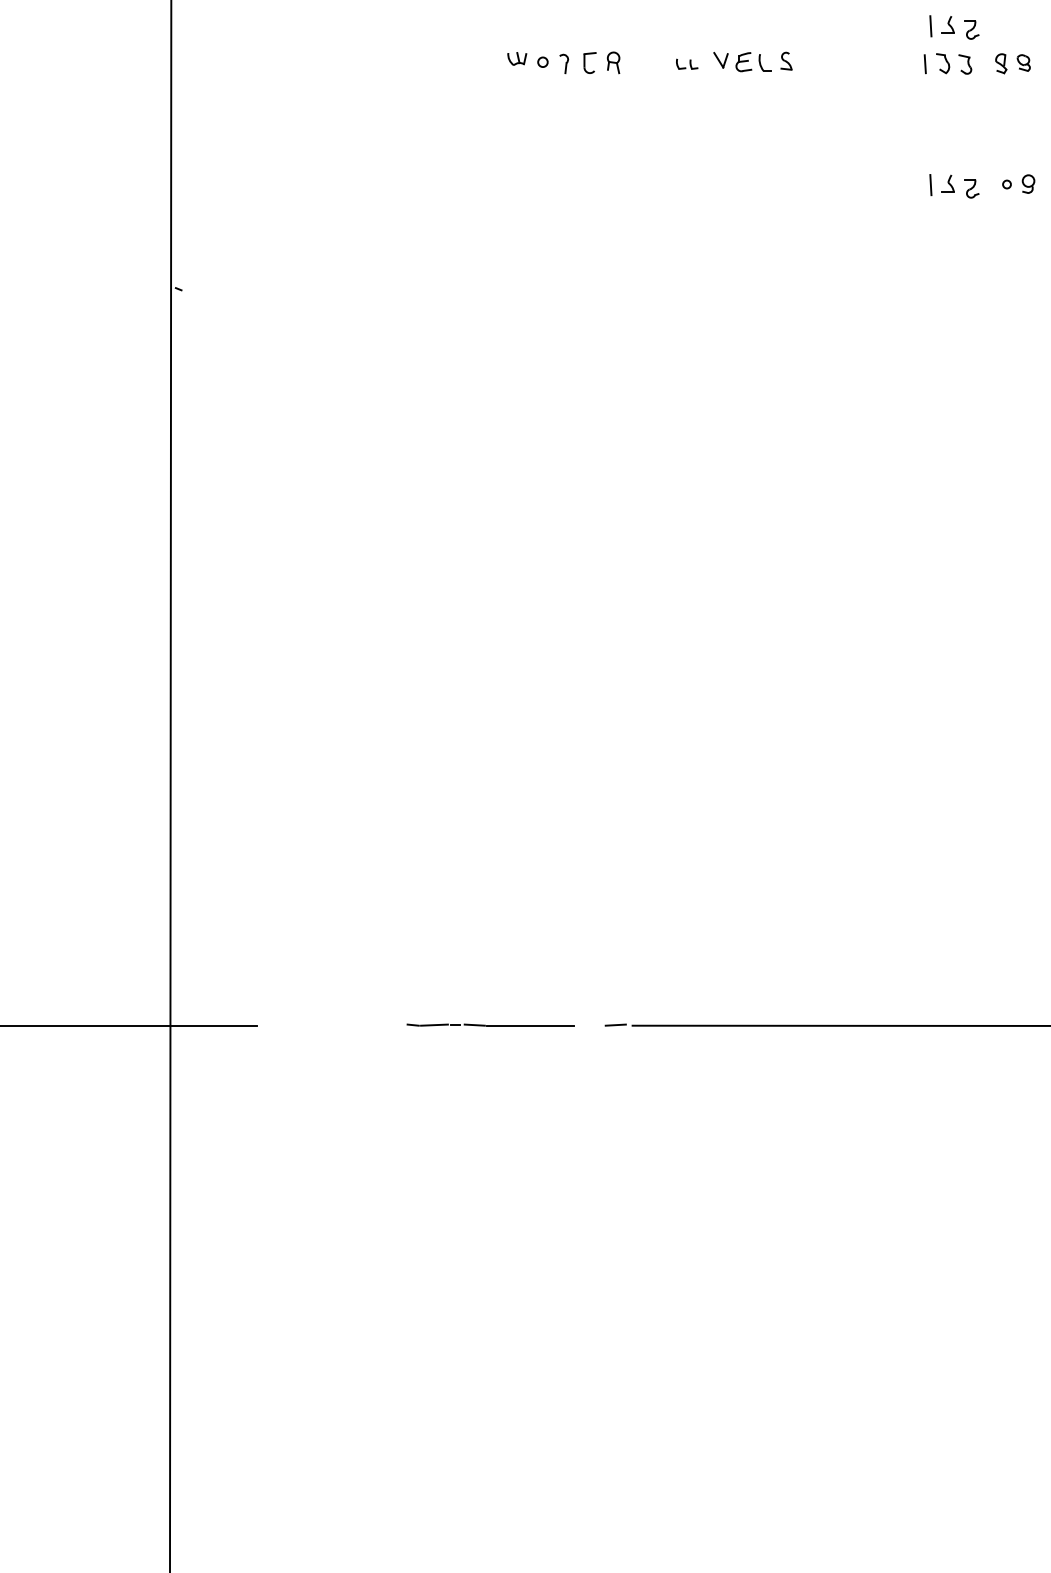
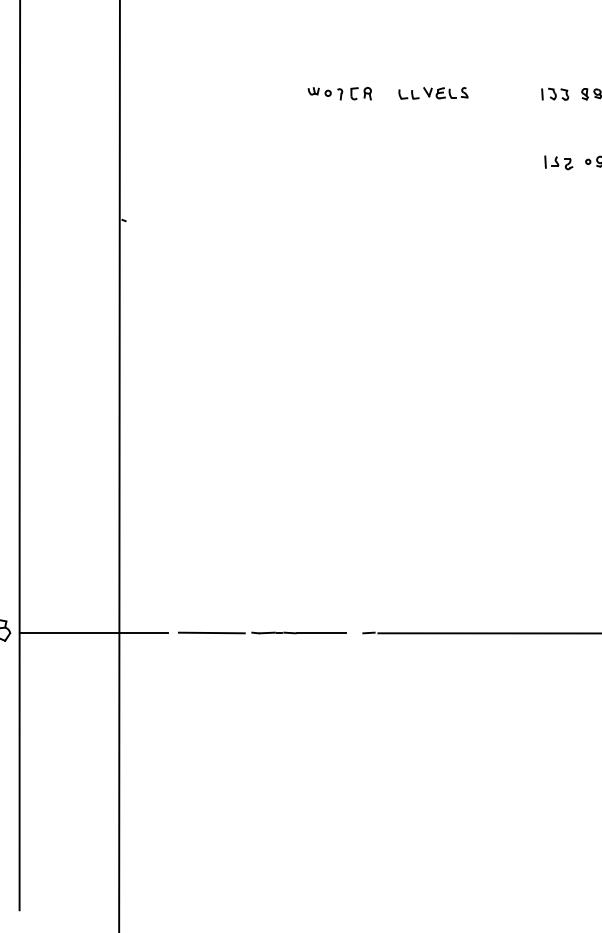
part: (953, 26) -> (558, 73), removed
part: (686, 64) -> (408, 94), size x1.67
line: (334, 1024) -> (211, 632), added

